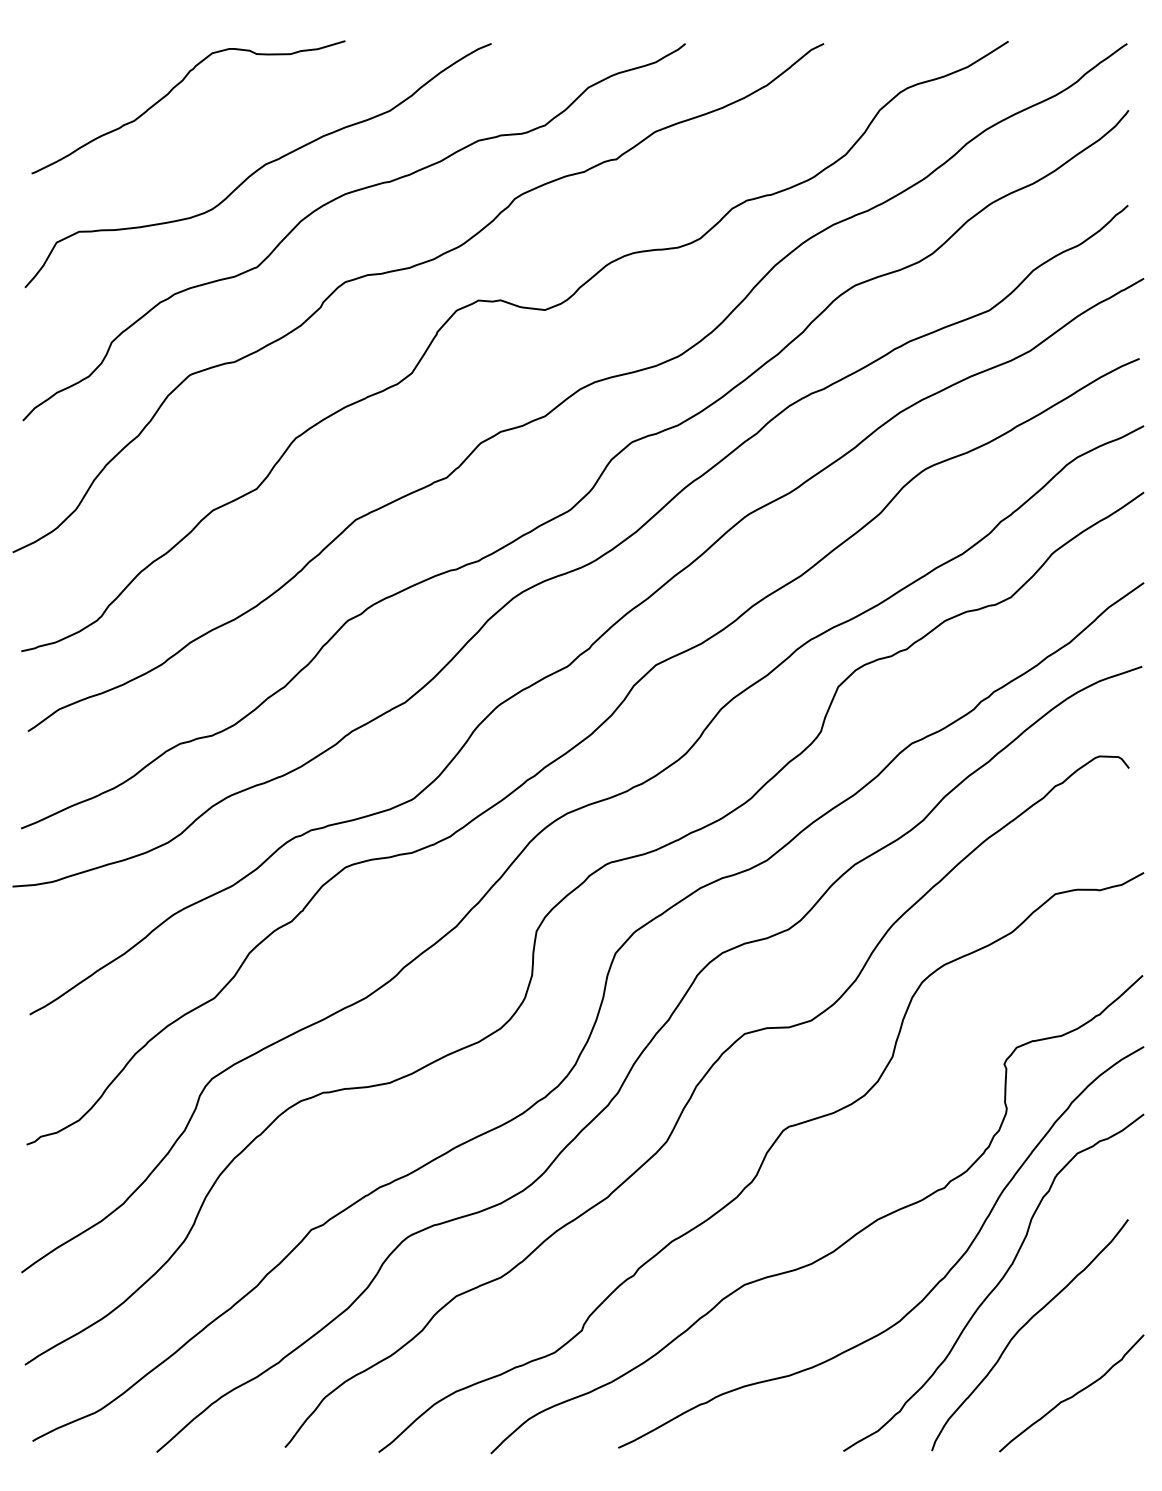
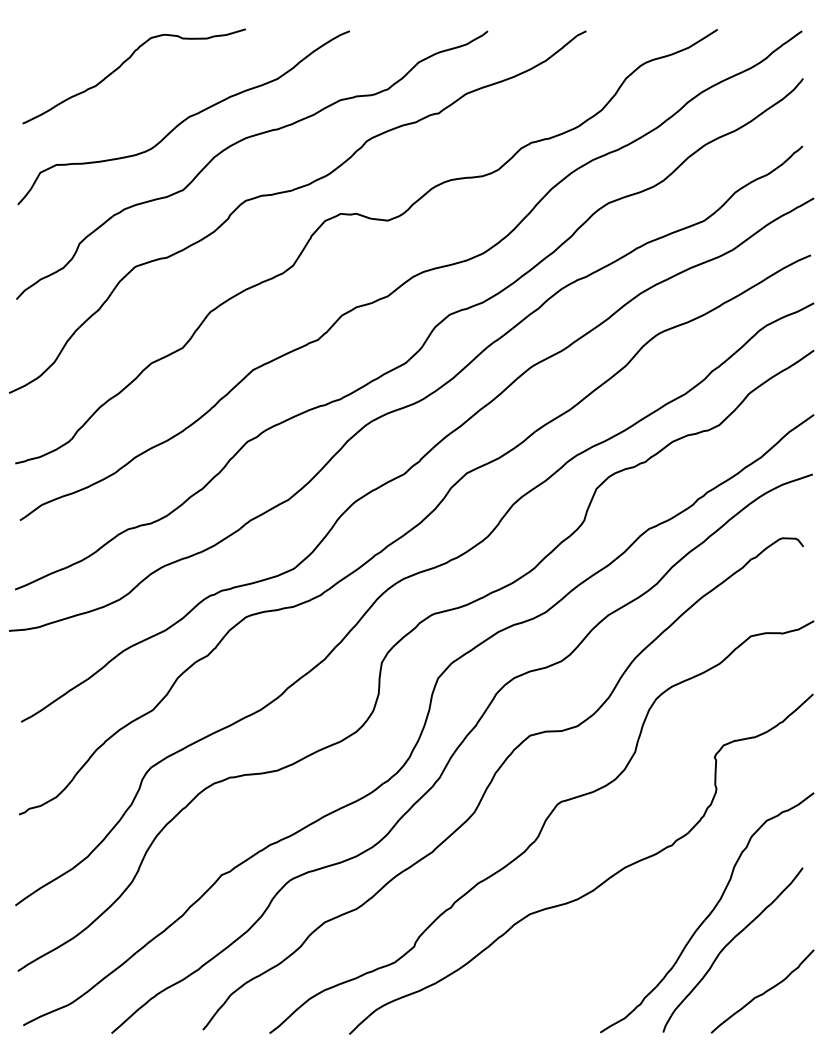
curve: (926, 1293) -> (659, 920), removed

